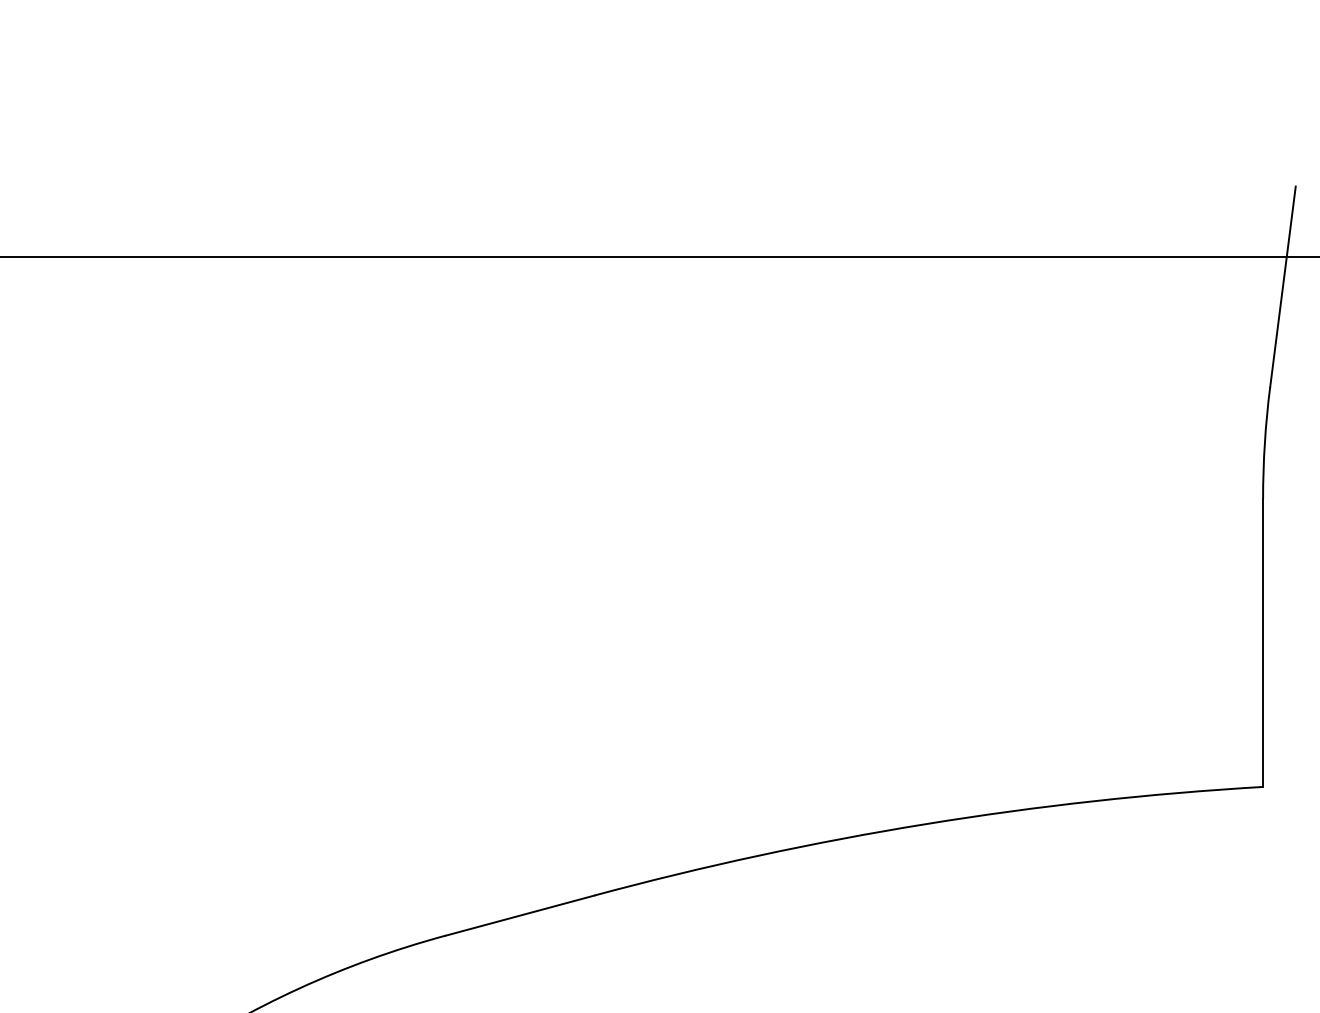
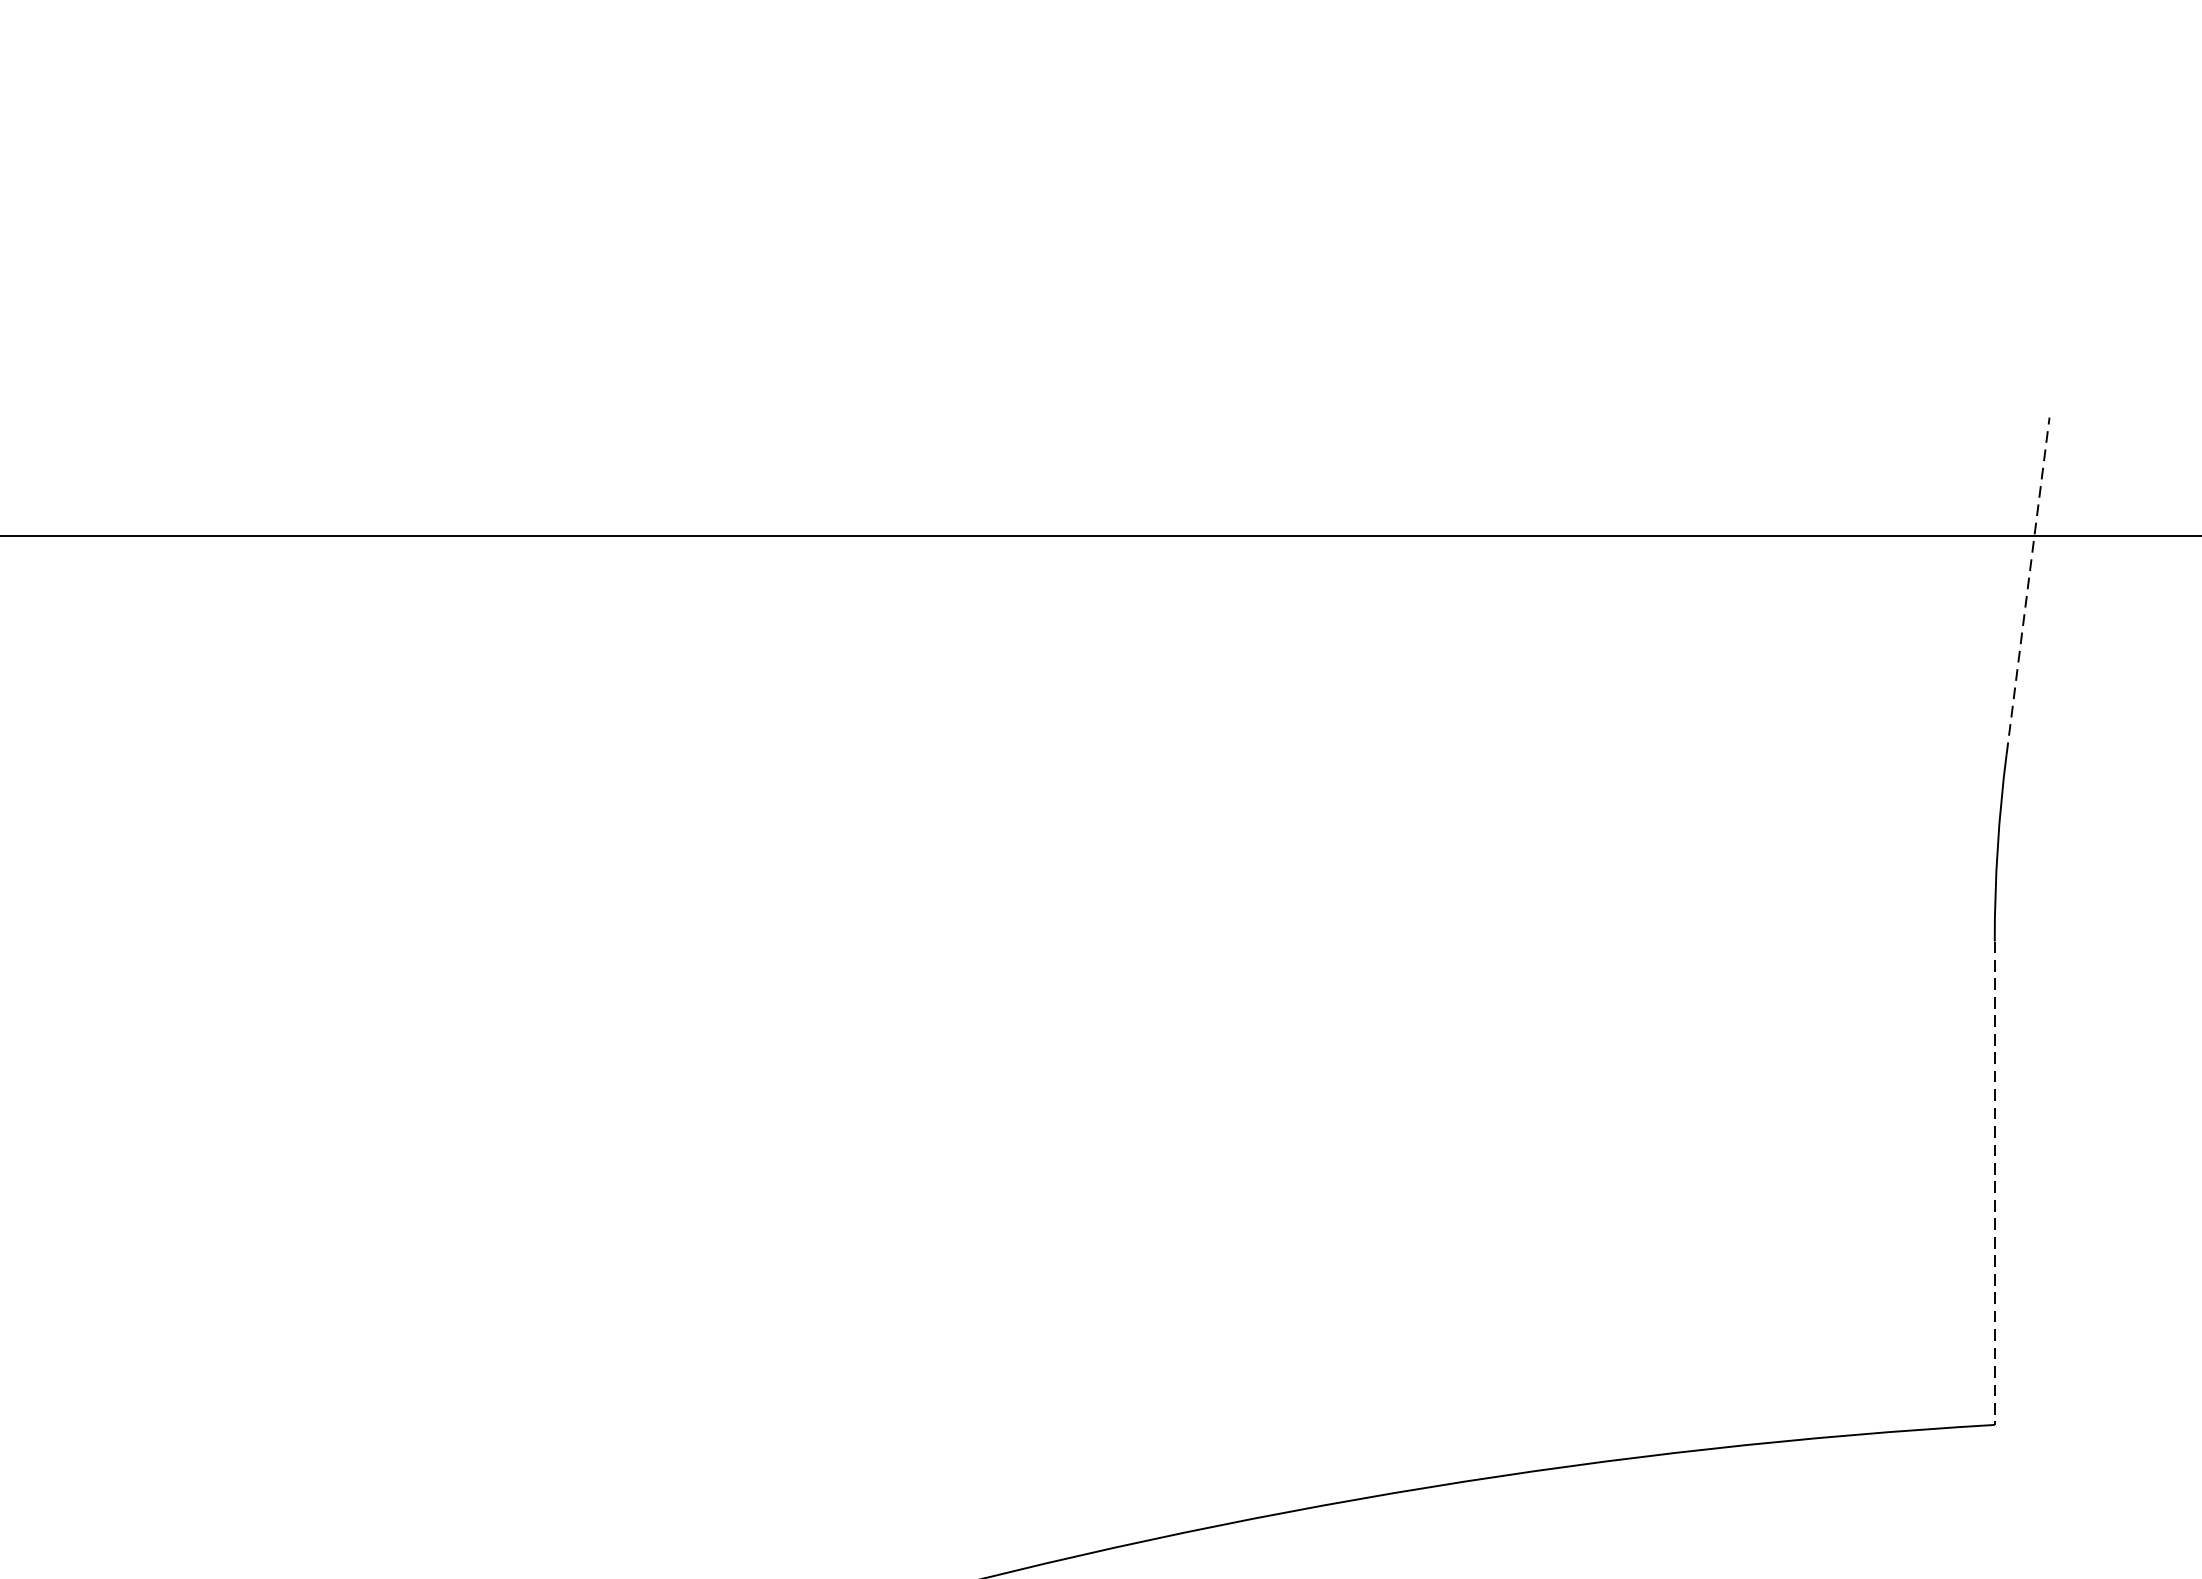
line: (1283, 286) -> (2028, 585), solid -> dashed
line: (1263, 643) -> (1995, 1184), solid -> dashed

